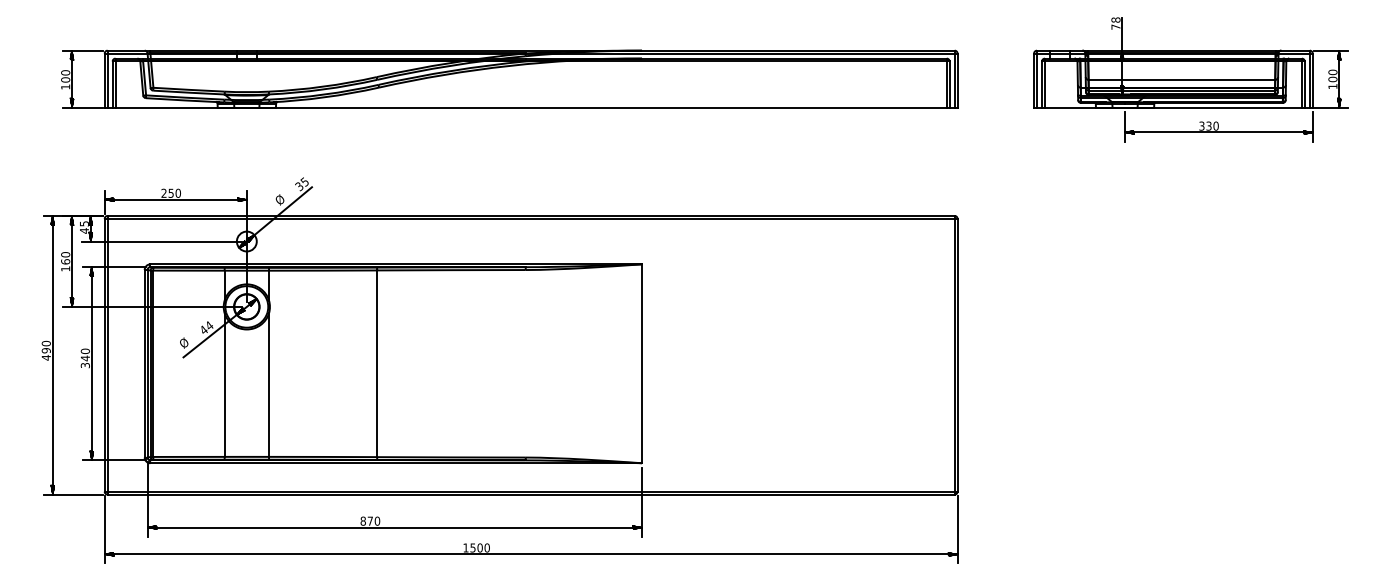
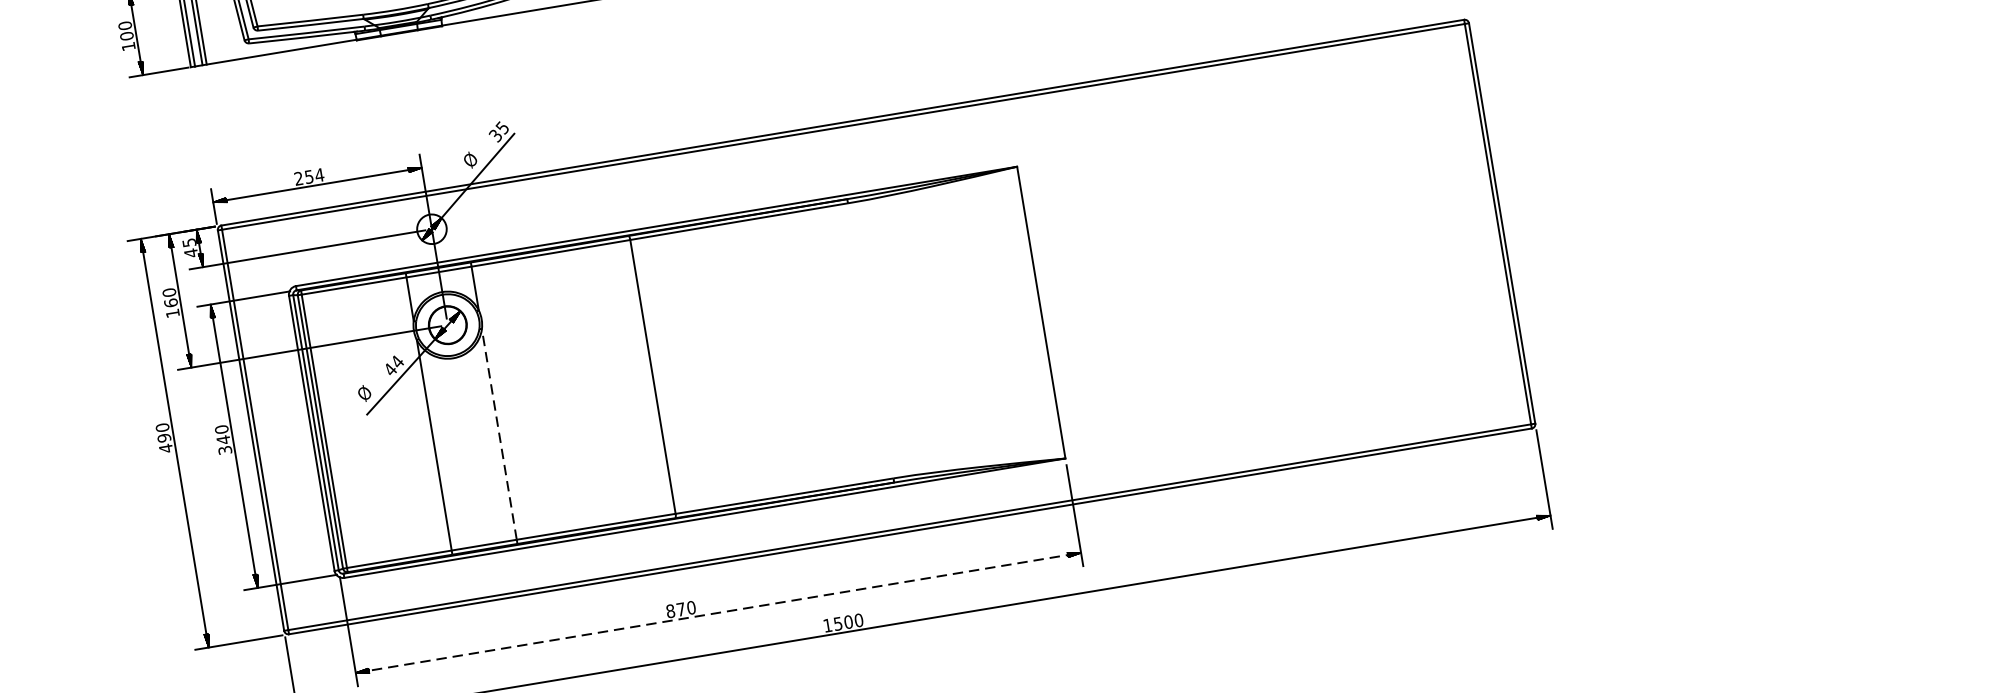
text: (178, 192) -> (319, 173), 250 -> 254
line: (269, 385) -> (500, 434), solid -> dashed
line: (395, 527) -> (719, 612), solid -> dashed

